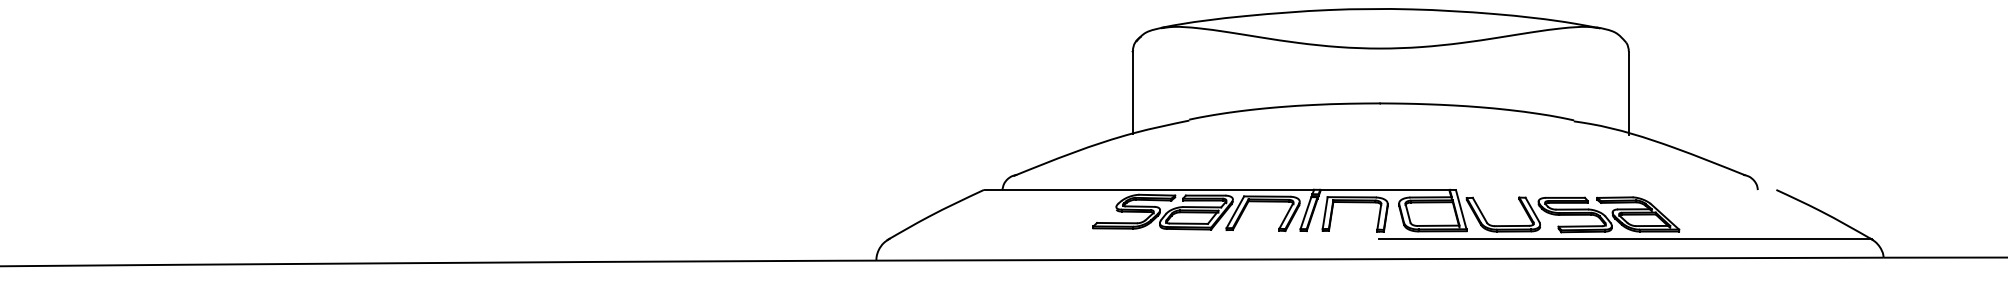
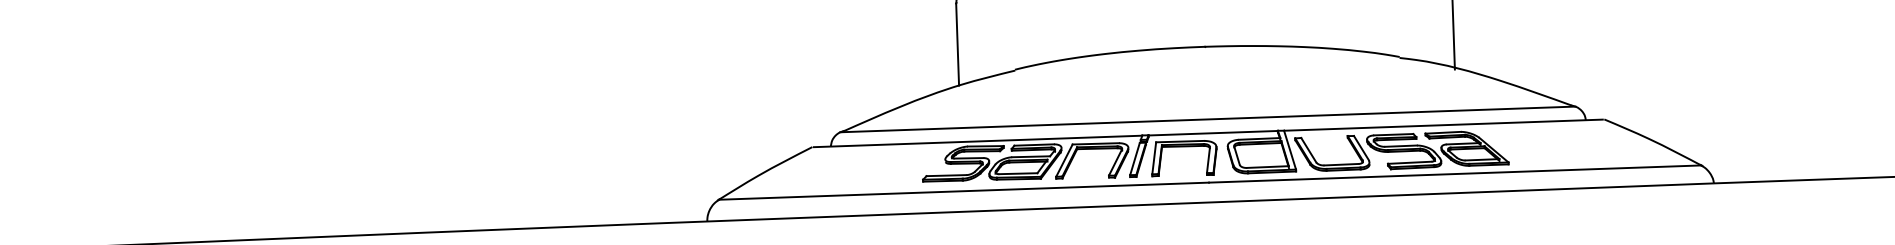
line: (1379, 176) -> (1207, 119), added
line: (1615, 190) -> (1443, 125), added
line: (1133, 239) -> (963, 191), added

